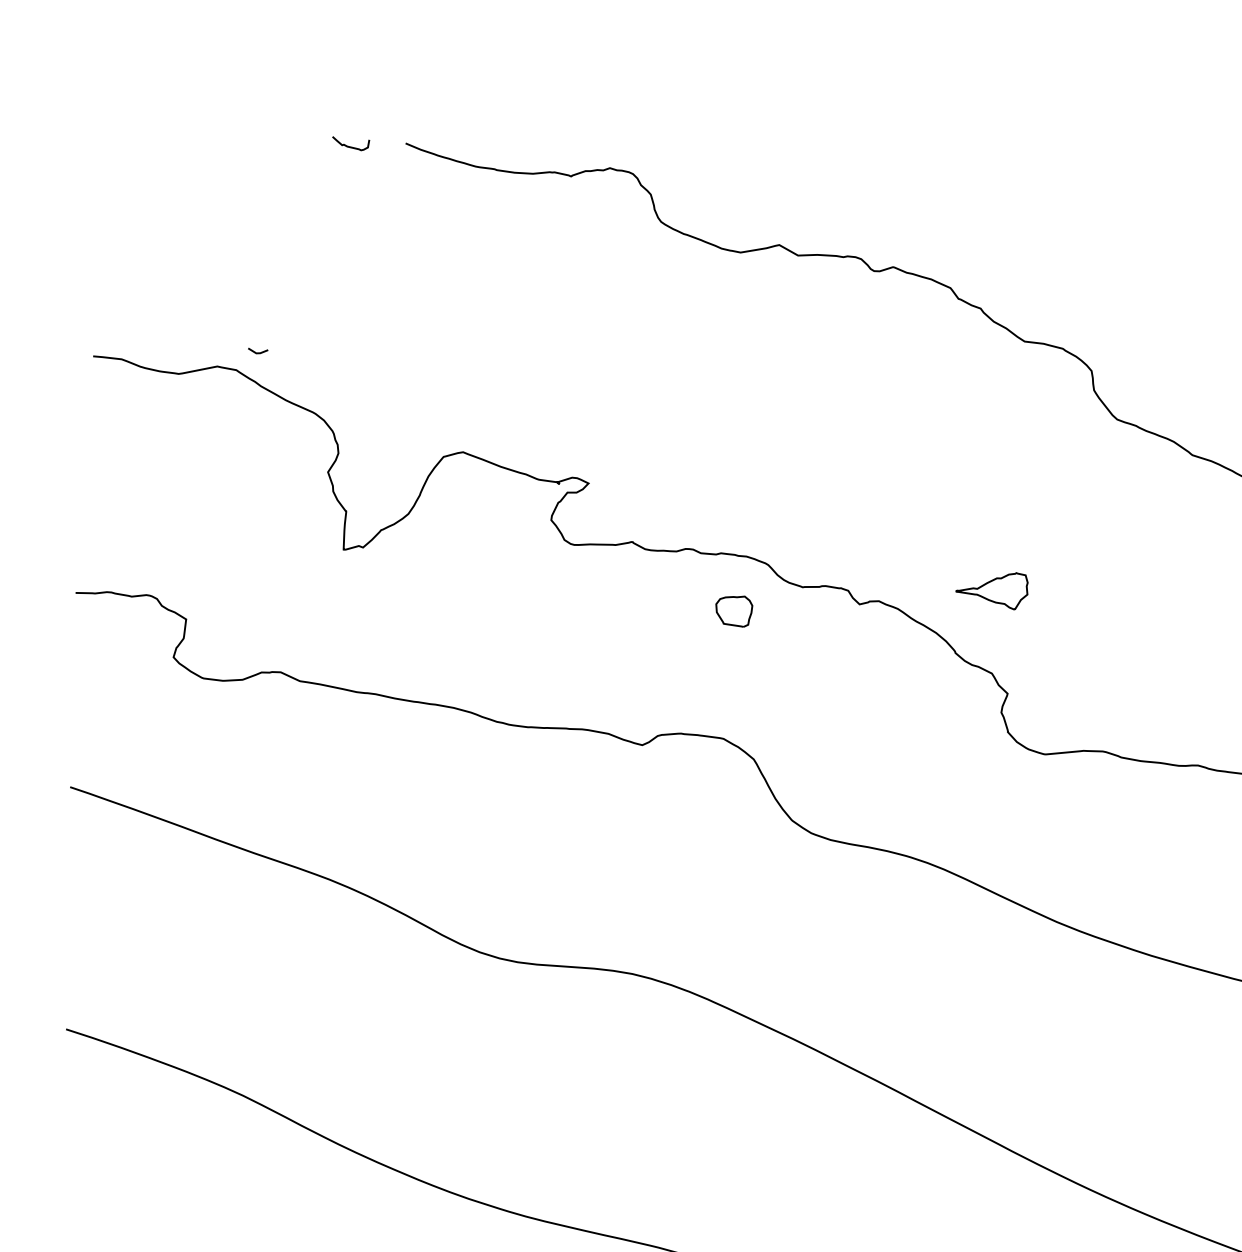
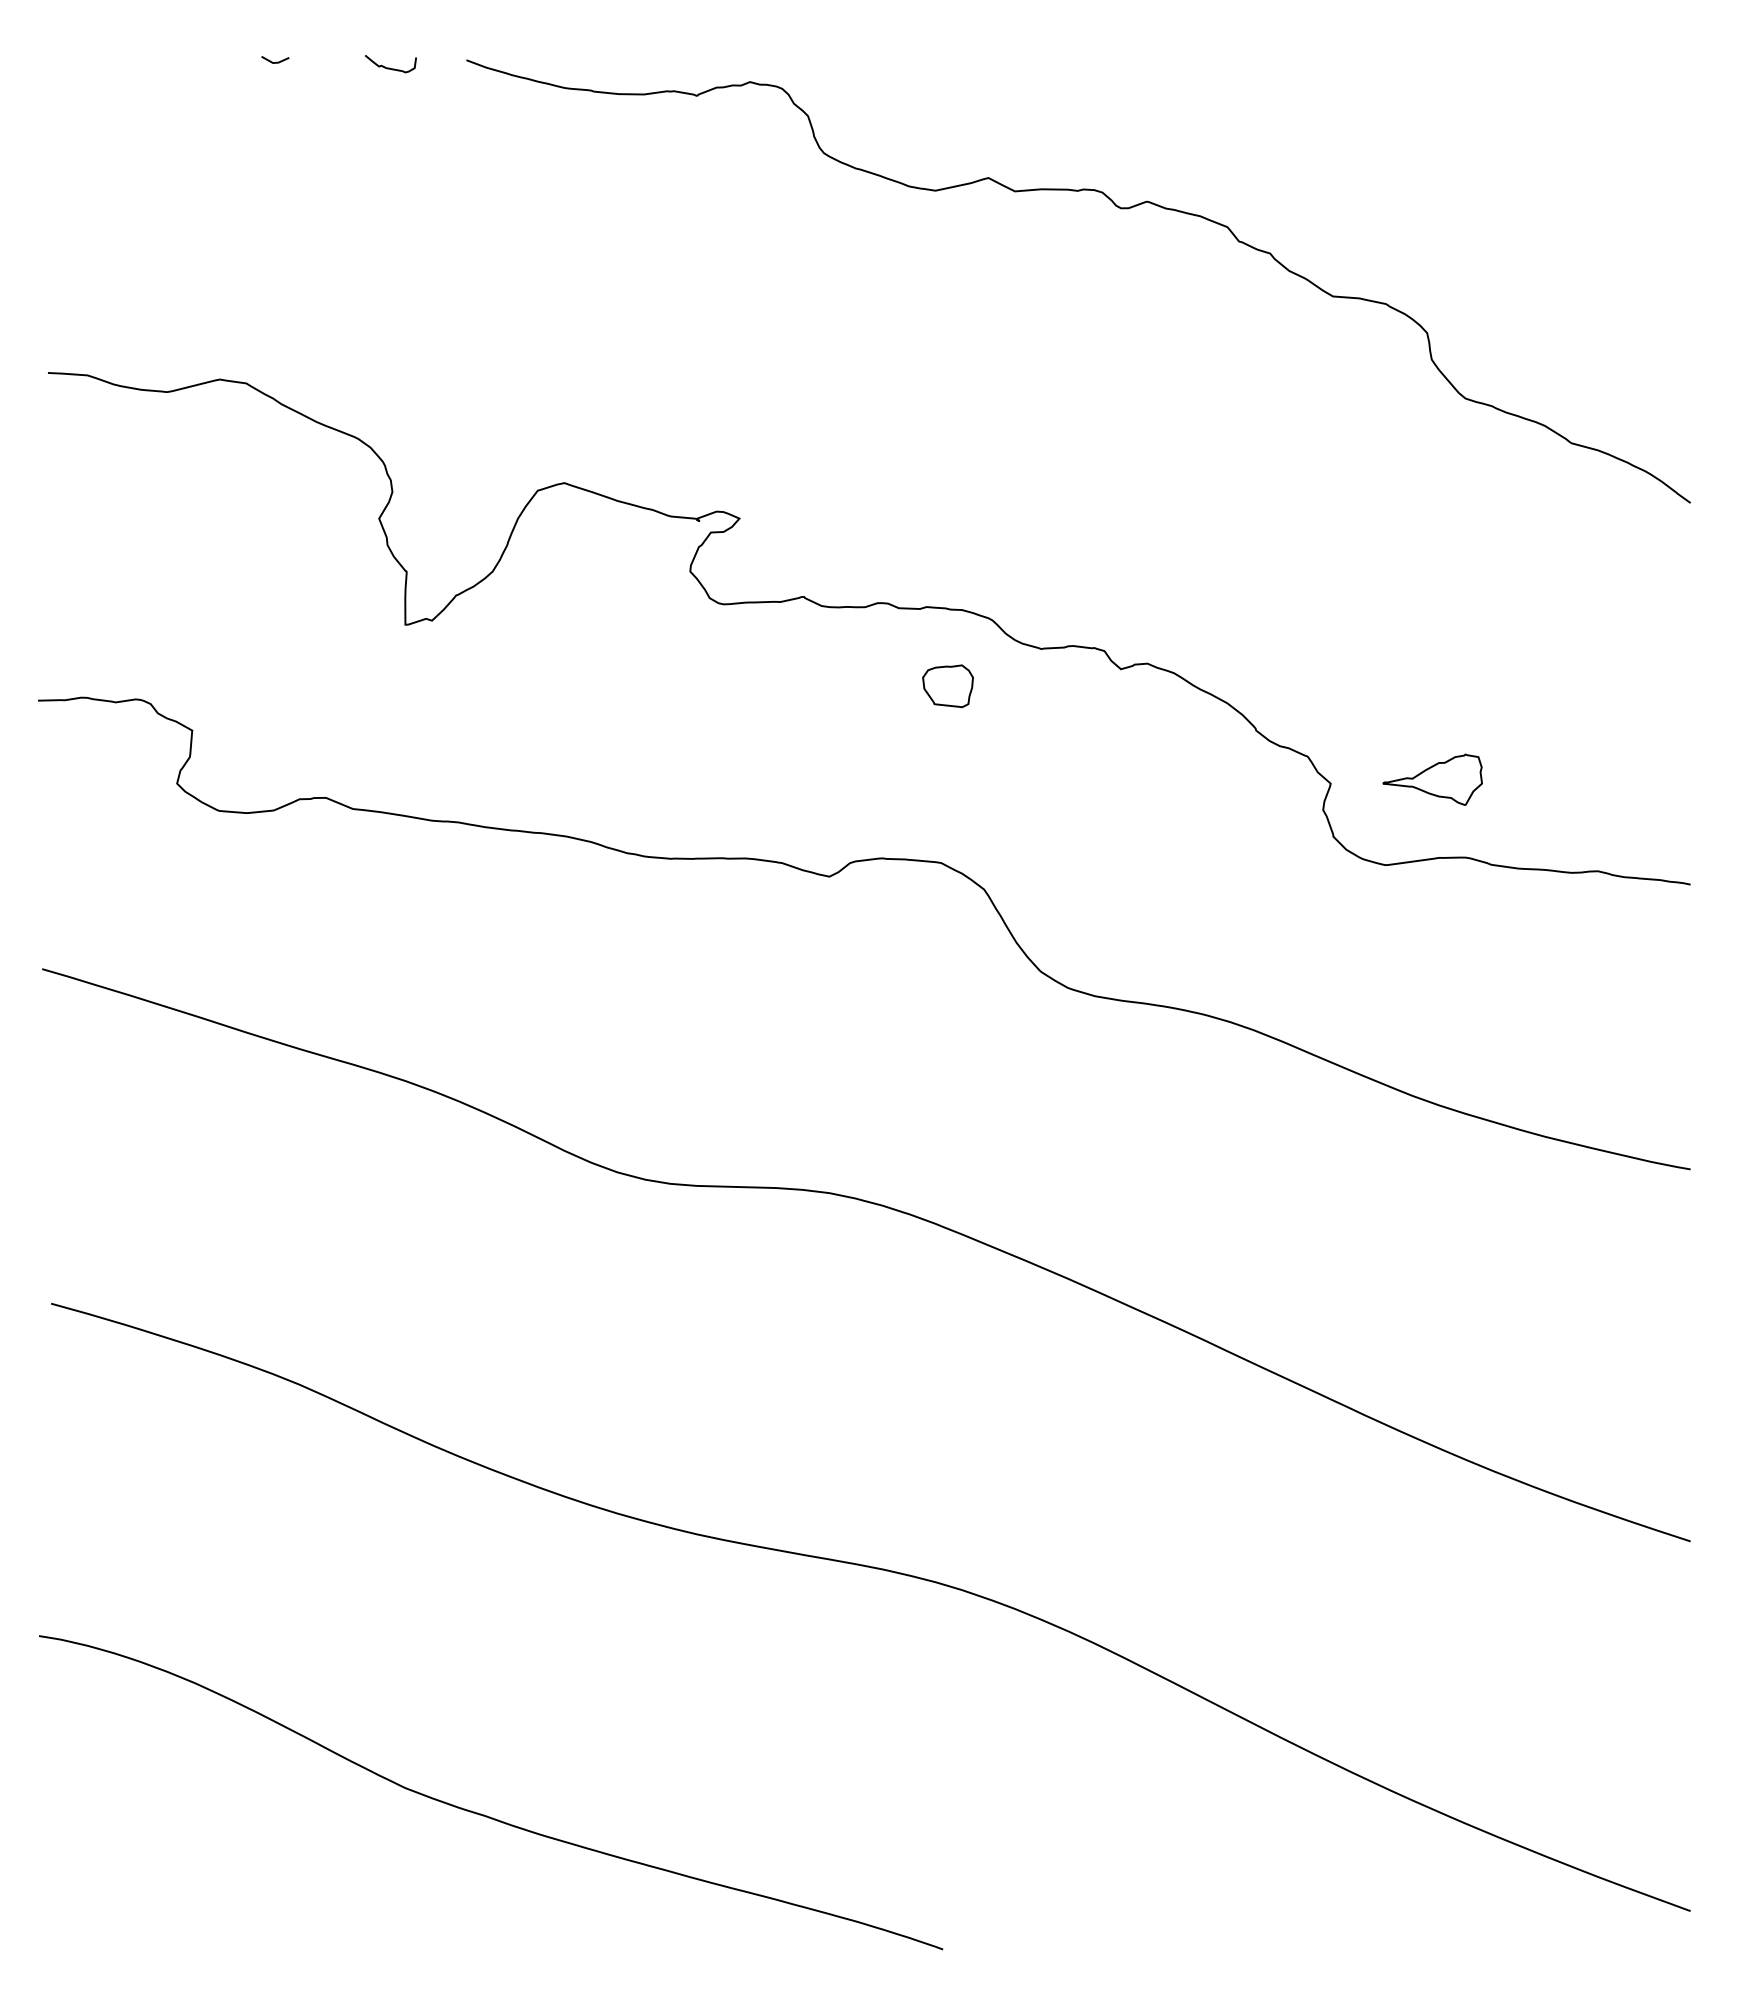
line: (258, 352) -> (276, 61), moved
part: (991, 590) -> (1432, 779), moved

